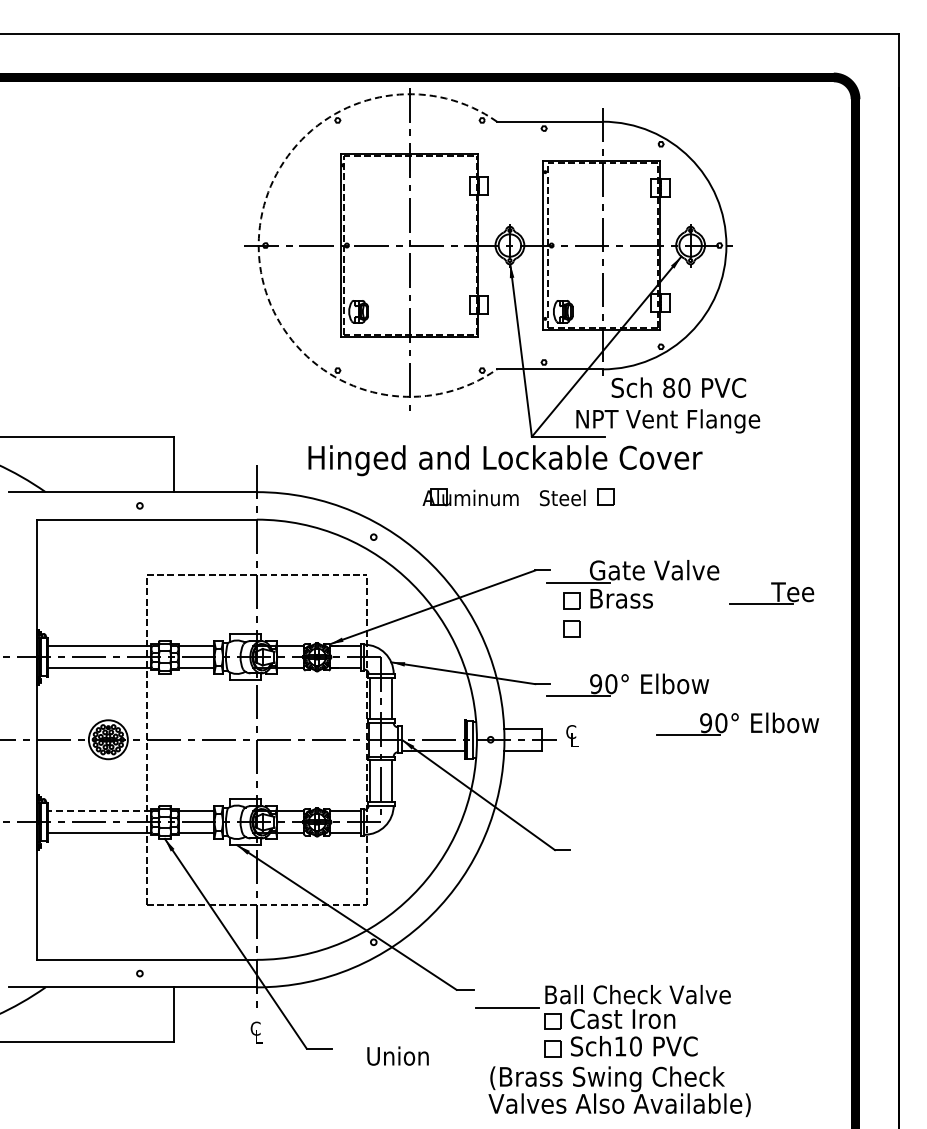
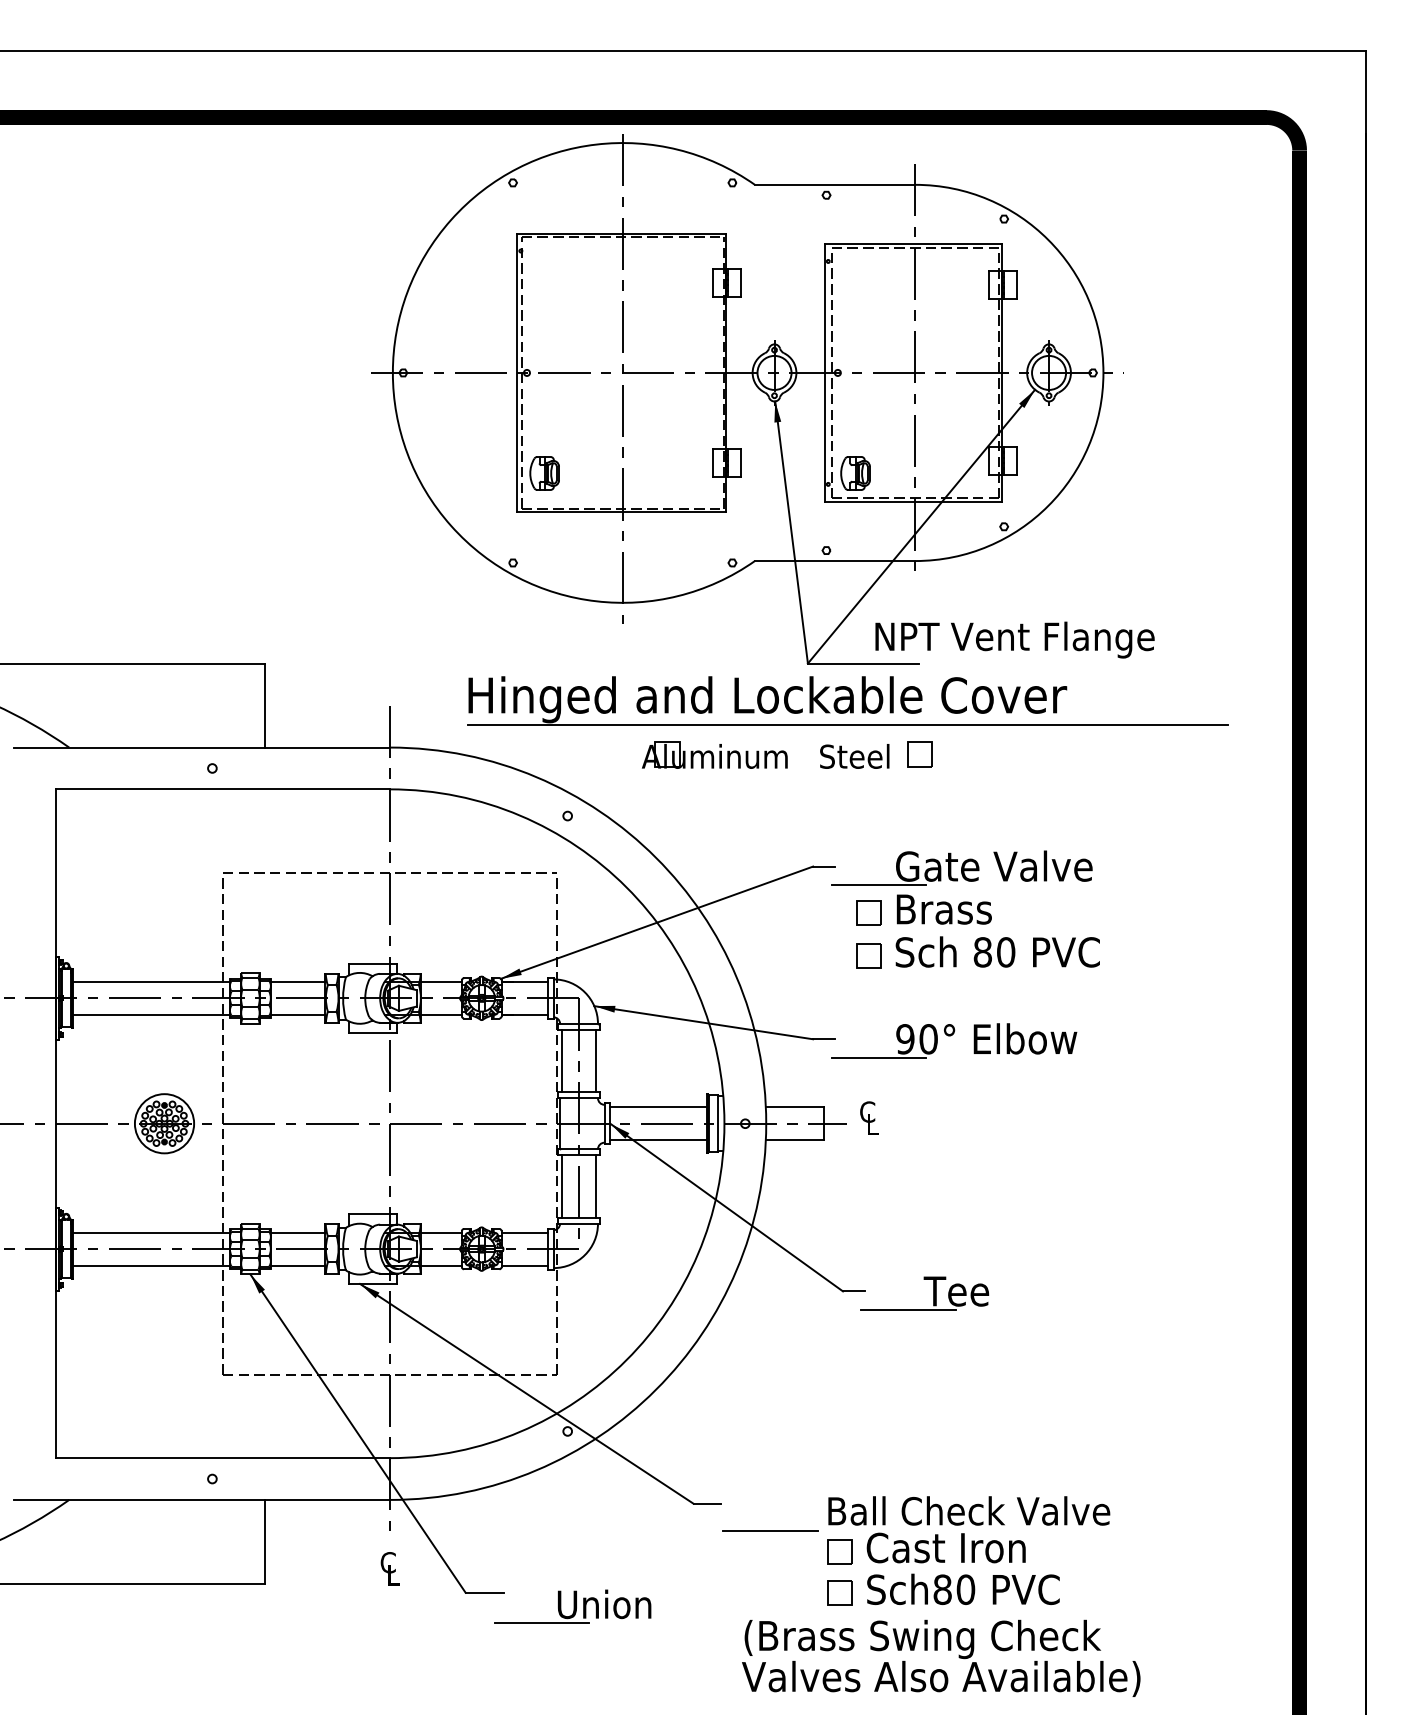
arc: (258, 245) -> (392, 372), dashed -> solid
text: (678, 387) -> (997, 951), moved
line: (558, 477) -> (848, 725), added
part: (771, 593) -> (924, 1293), moved
part: (737, 723) -> (1120, 1099), removed
line: (433, 728) -> (658, 1106), added
line: (99, 811) -> (151, 1232), dashed -> solid
text: (620, 1046) -> (942, 1589), Sch10 -> Sch80
line: (356, 1068) -> (541, 1623), added

